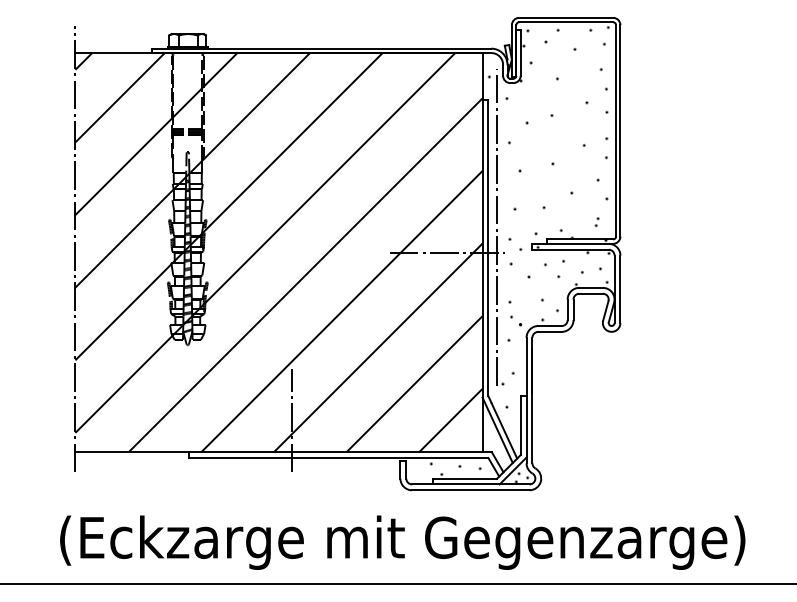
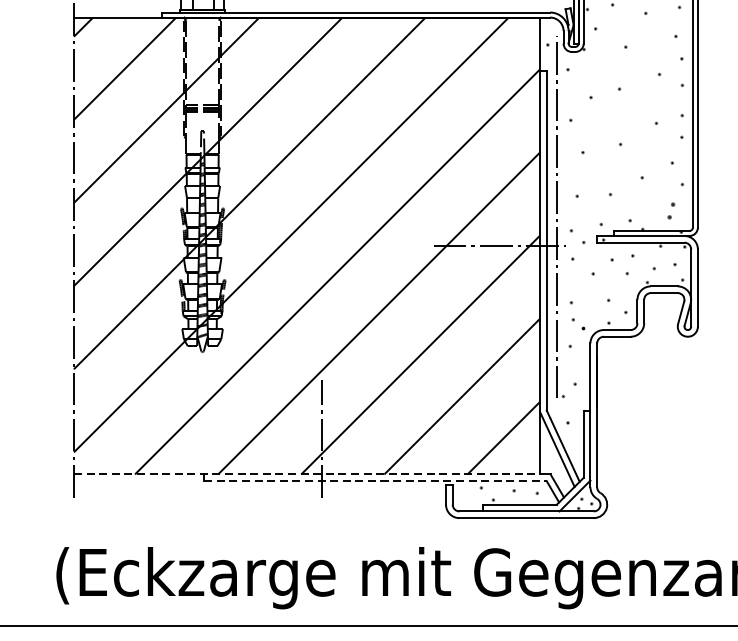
part: (596, 222) -> (670, 211), size x1.6
line: (278, 452) -> (306, 474), solid -> dashed
line: (338, 458) -> (375, 481), solid -> dashed

